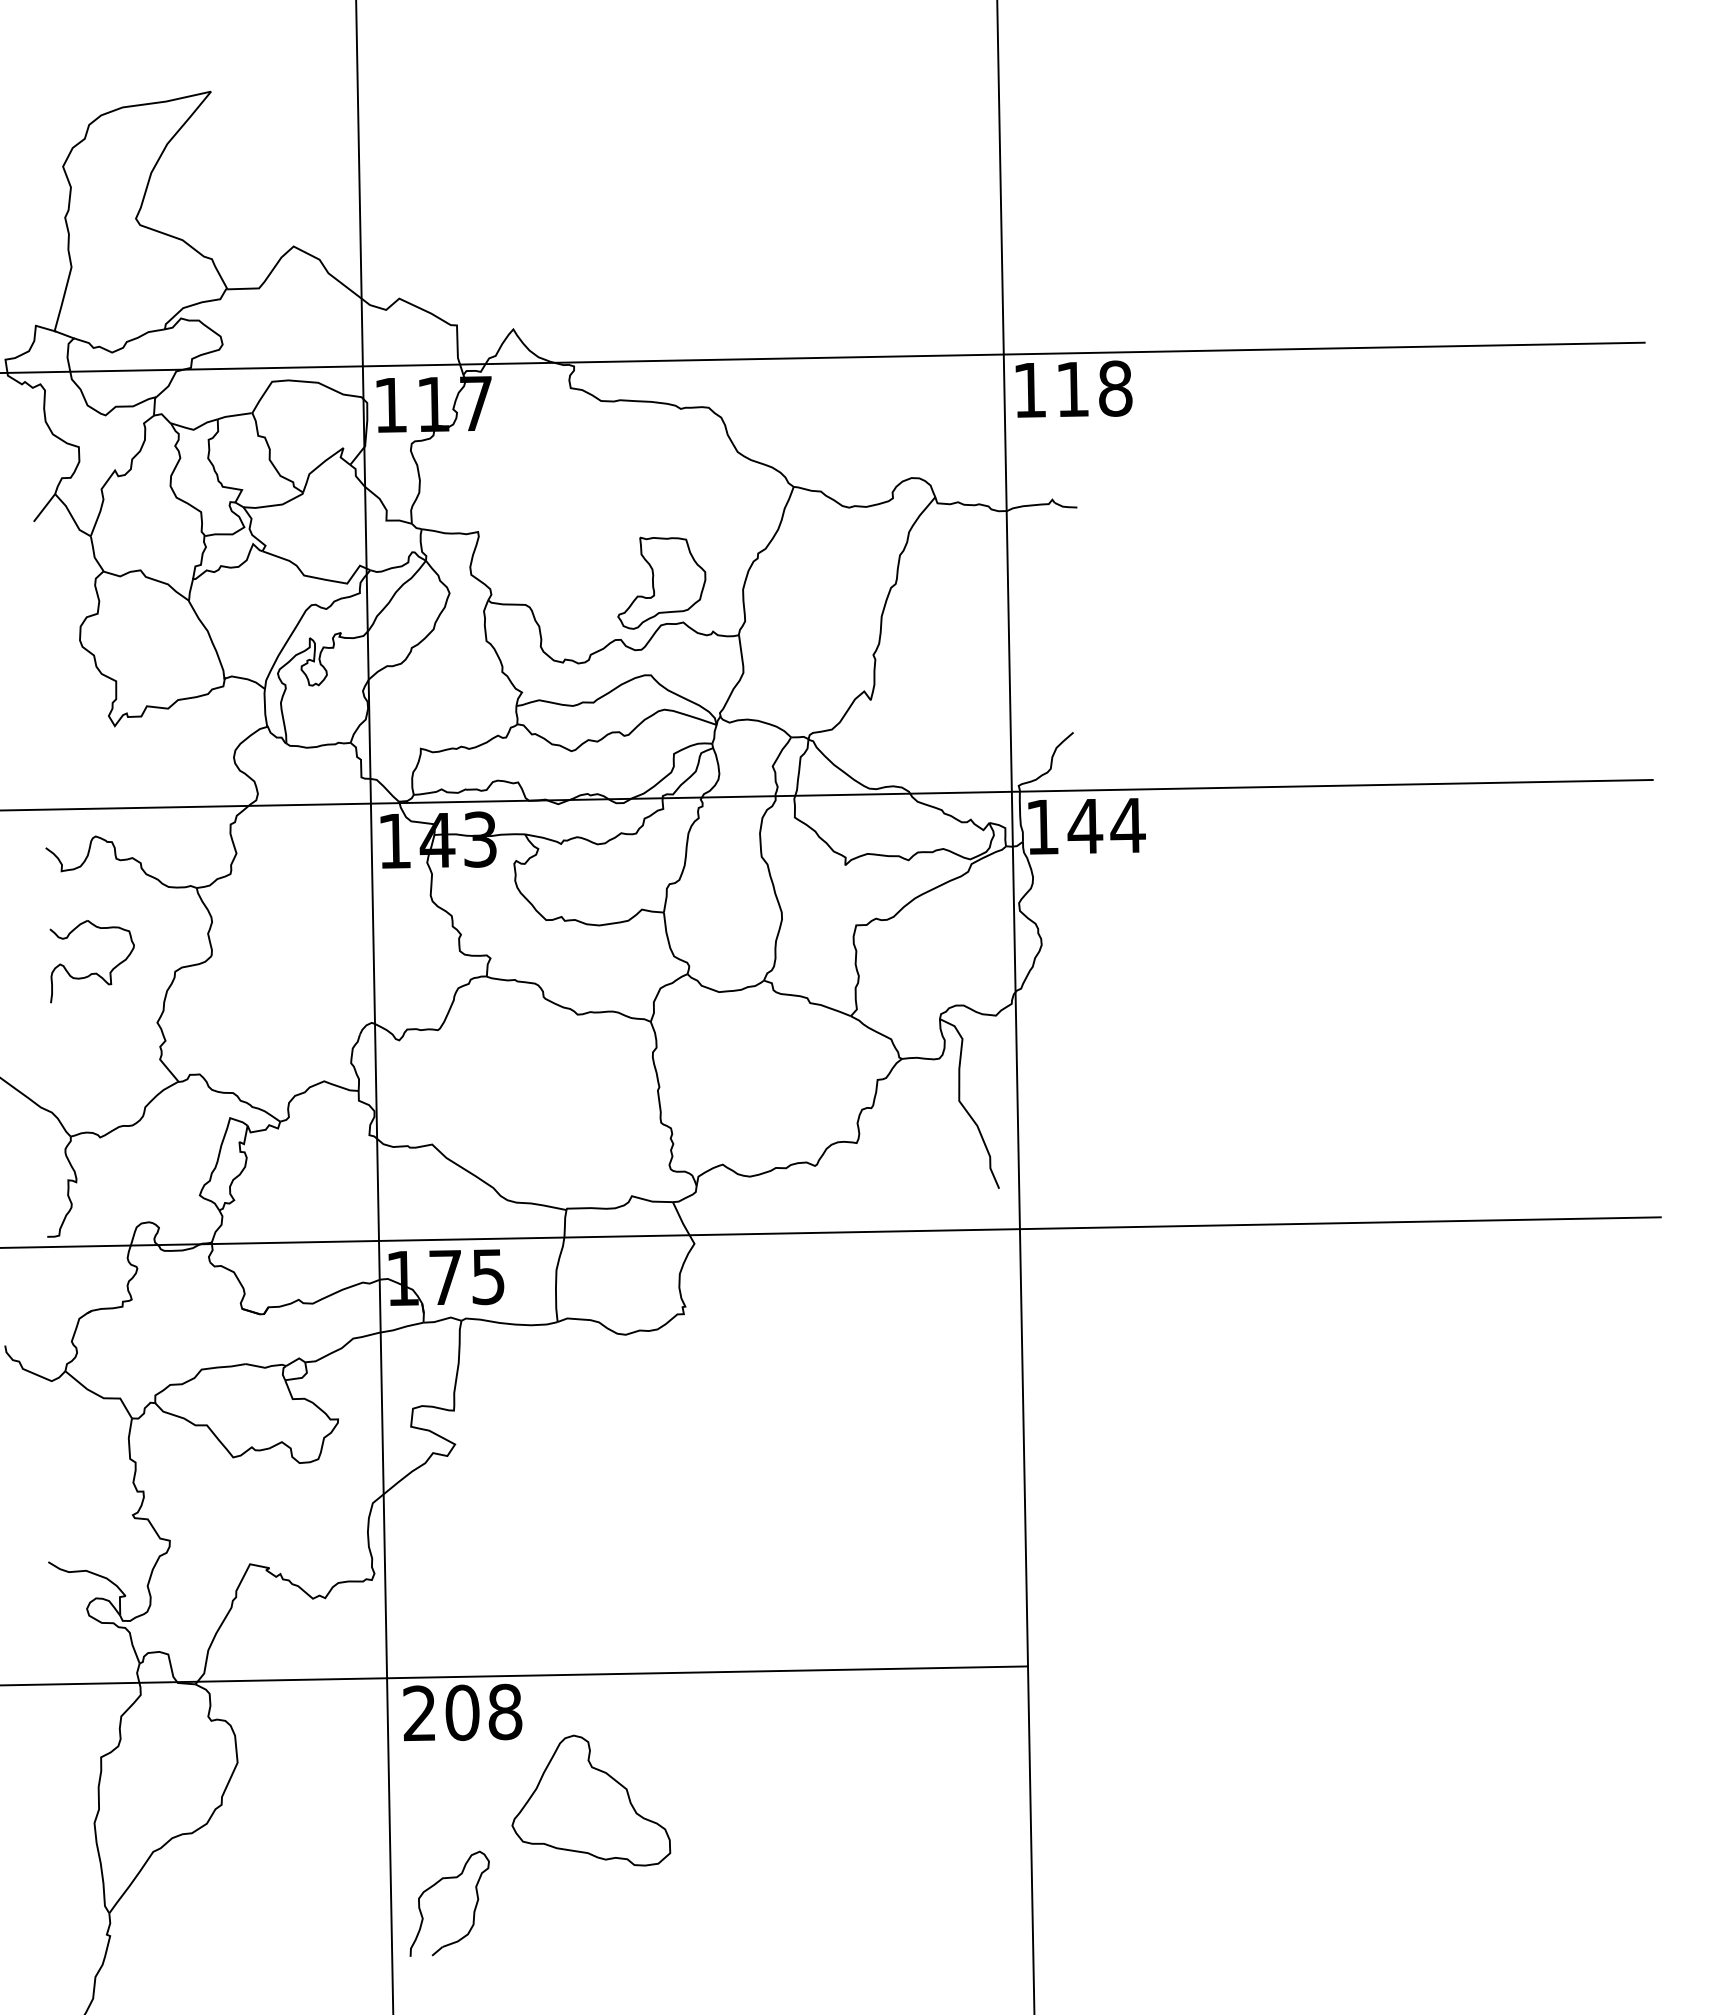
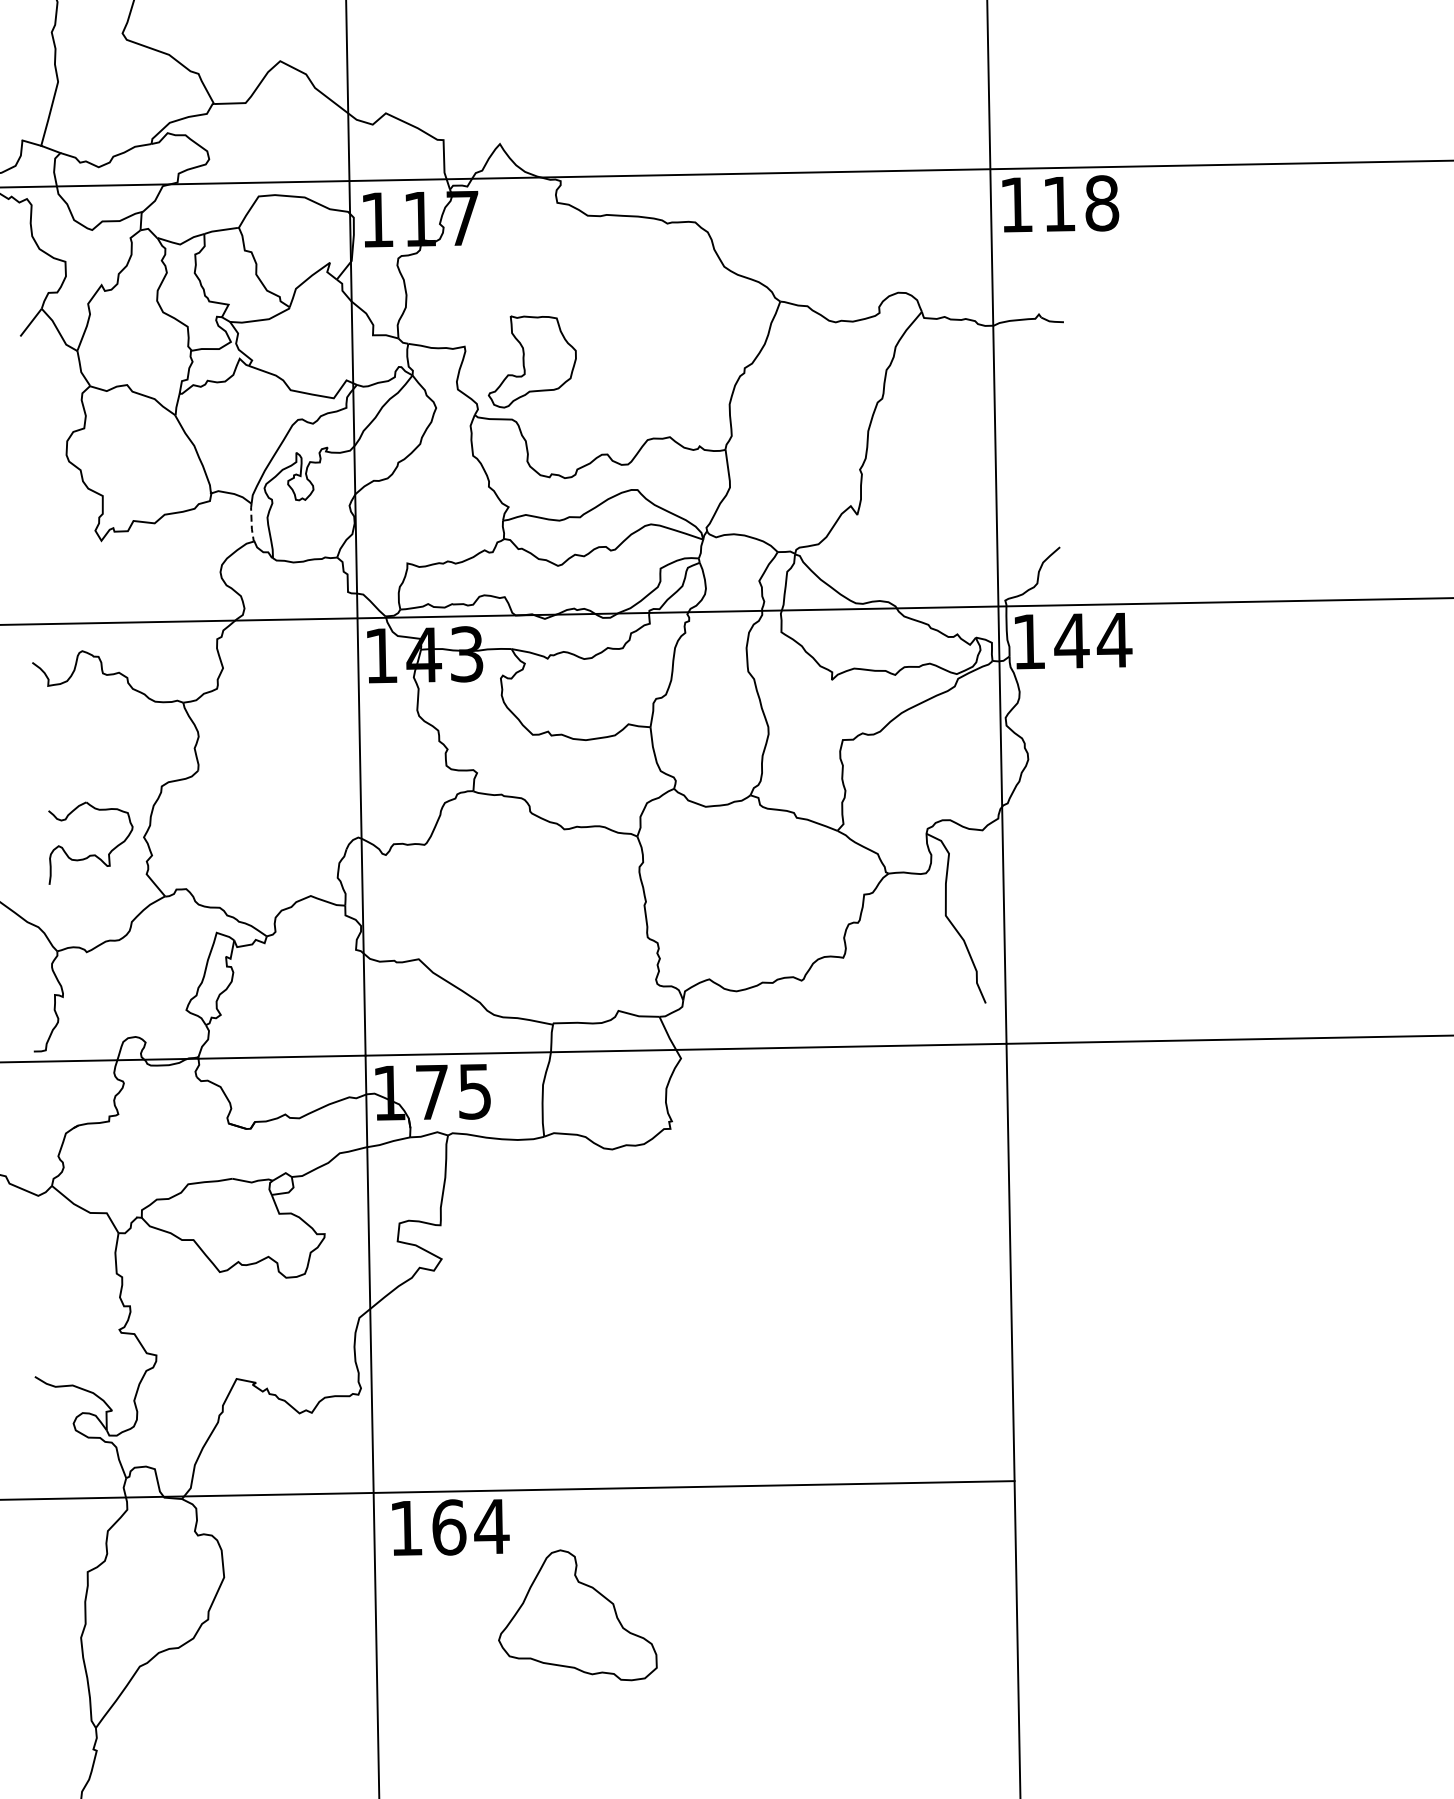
part: (661, 582) -> (532, 361), moved
line: (265, 707) -> (252, 522), solid -> dashed
part: (94, 972) -> (93, 854), moved
text: (463, 1712) -> (450, 1527), 208 -> 164
part: (435, 1885) -> (422, 1700), removed

